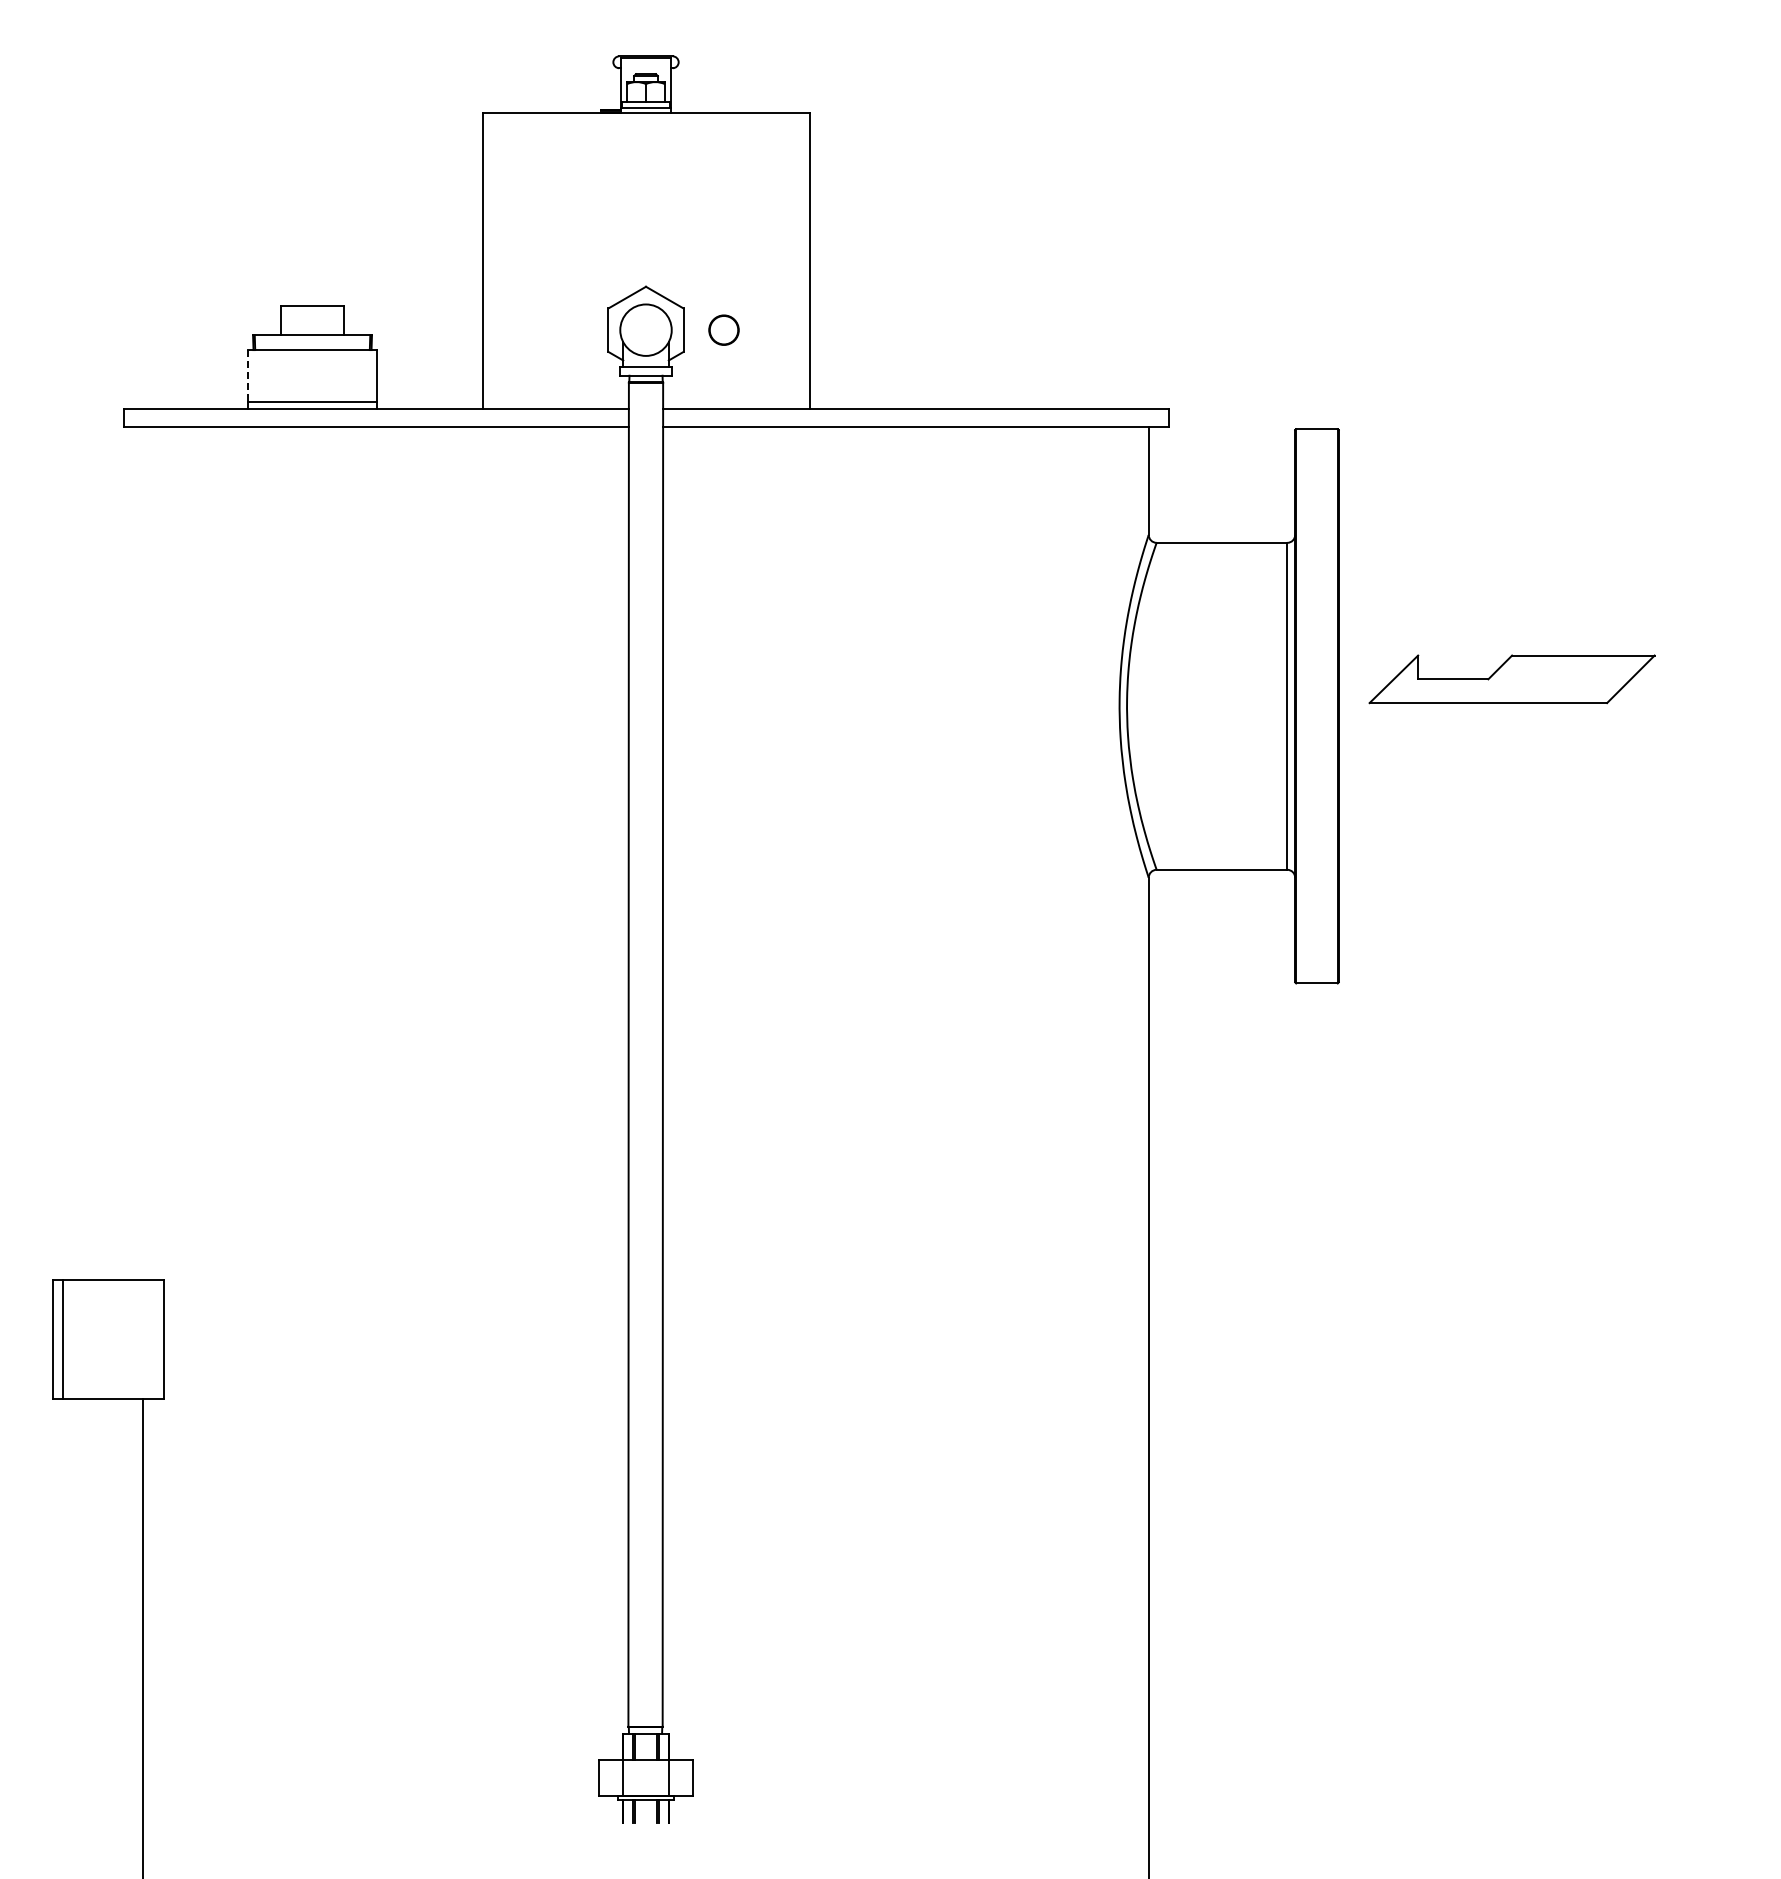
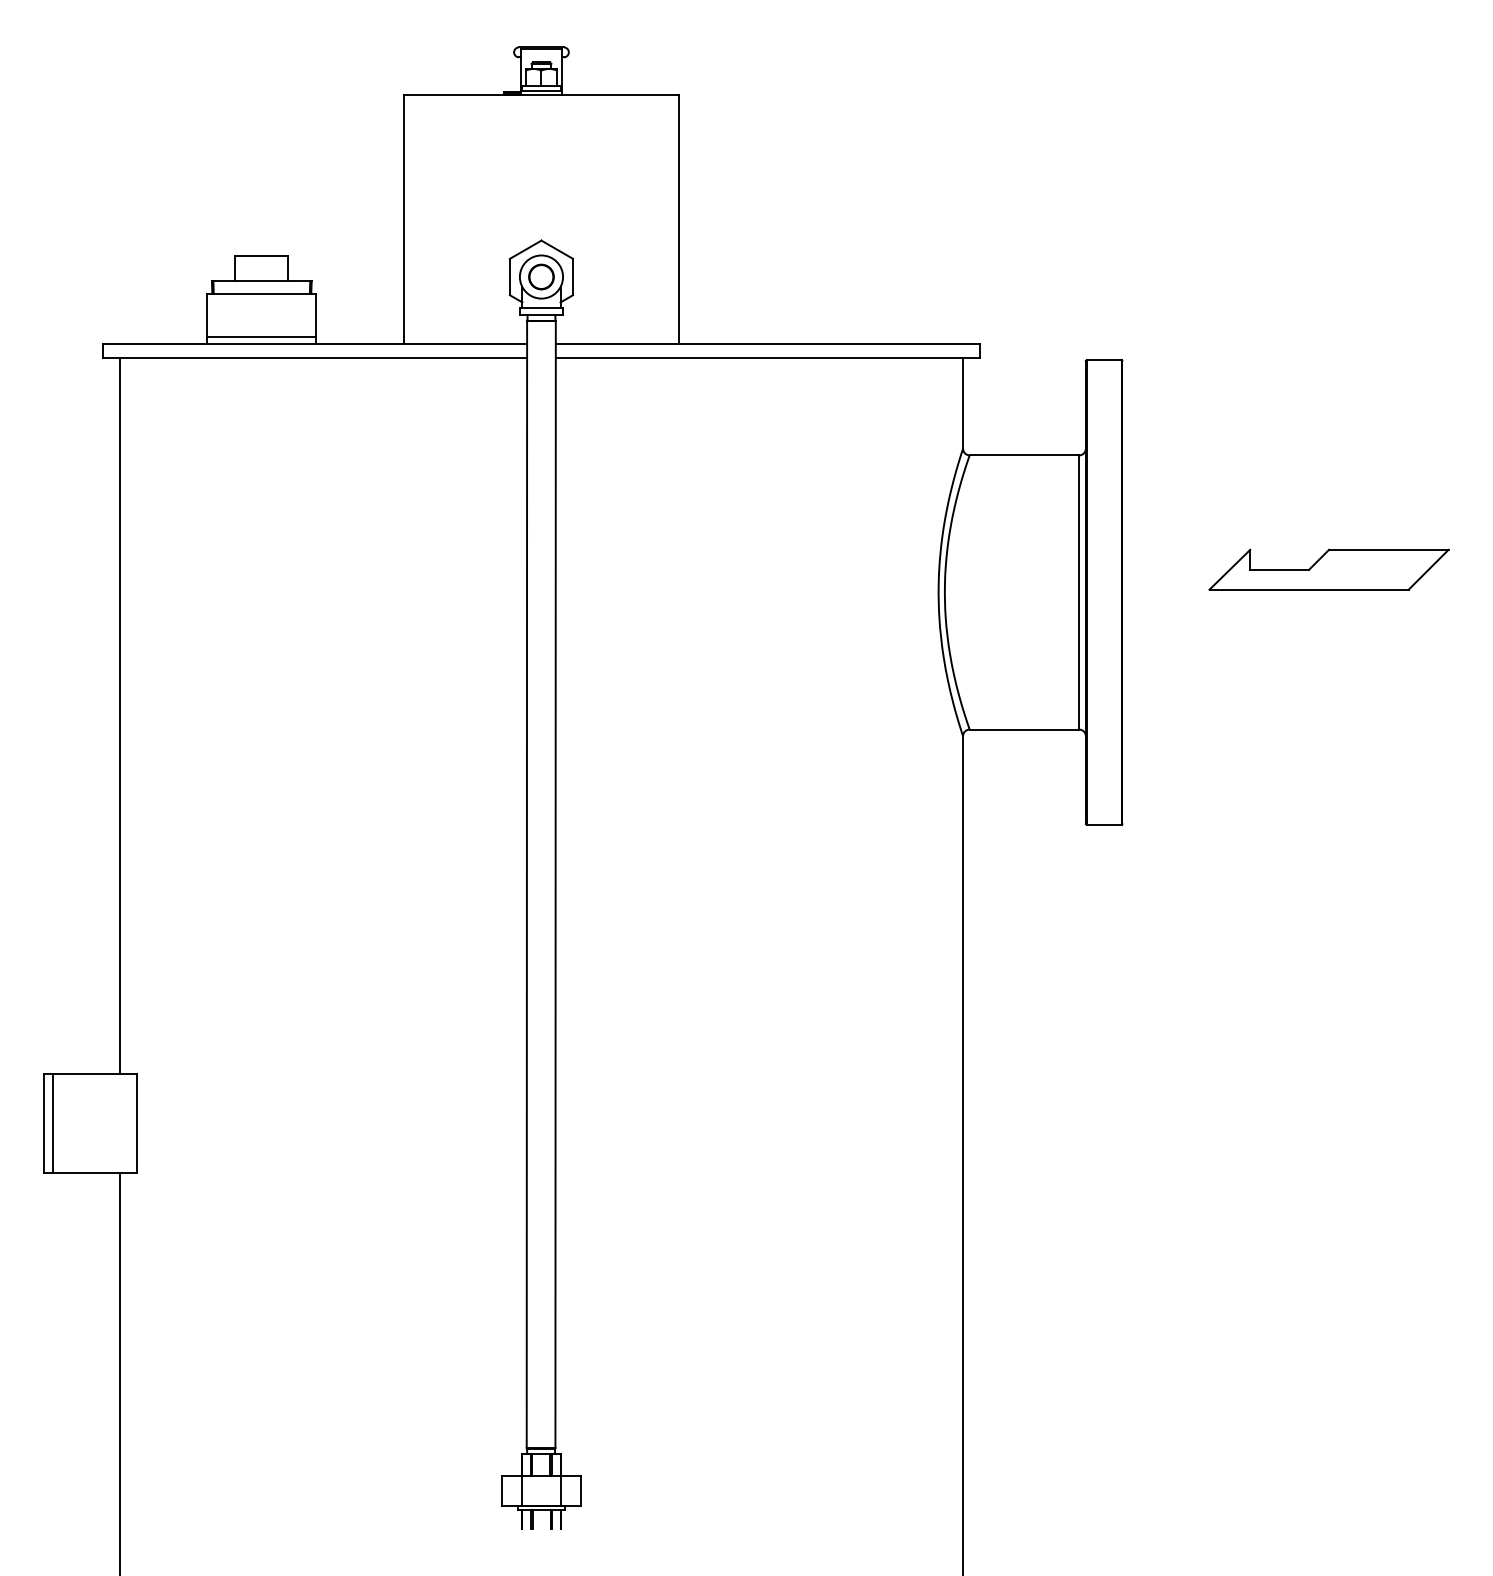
circle: (723, 329) -> (541, 276), moved
line: (247, 375) -> (207, 315), dashed -> solid
part: (1511, 679) -> (1328, 569), moved
line: (143, 853) -> (120, 715), added

